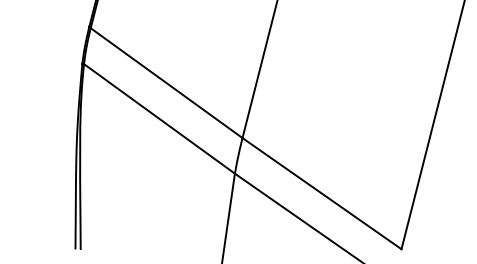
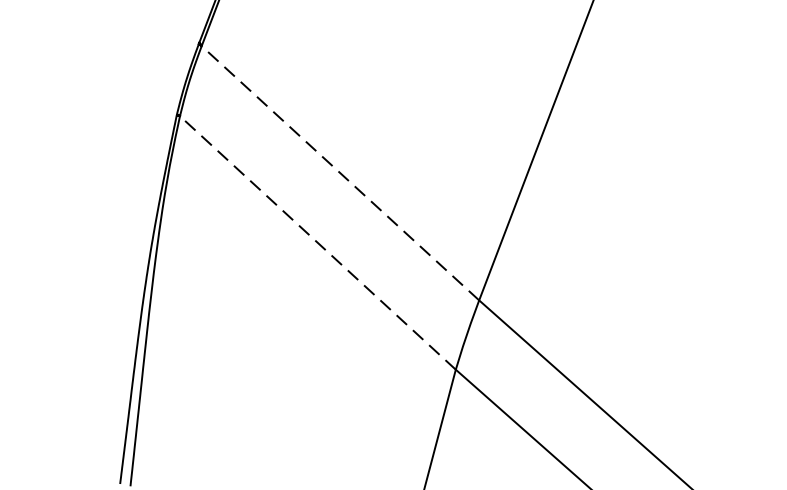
line: (166, 83) -> (340, 173), solid -> dashed
line: (159, 118) -> (318, 242), solid -> dashed

